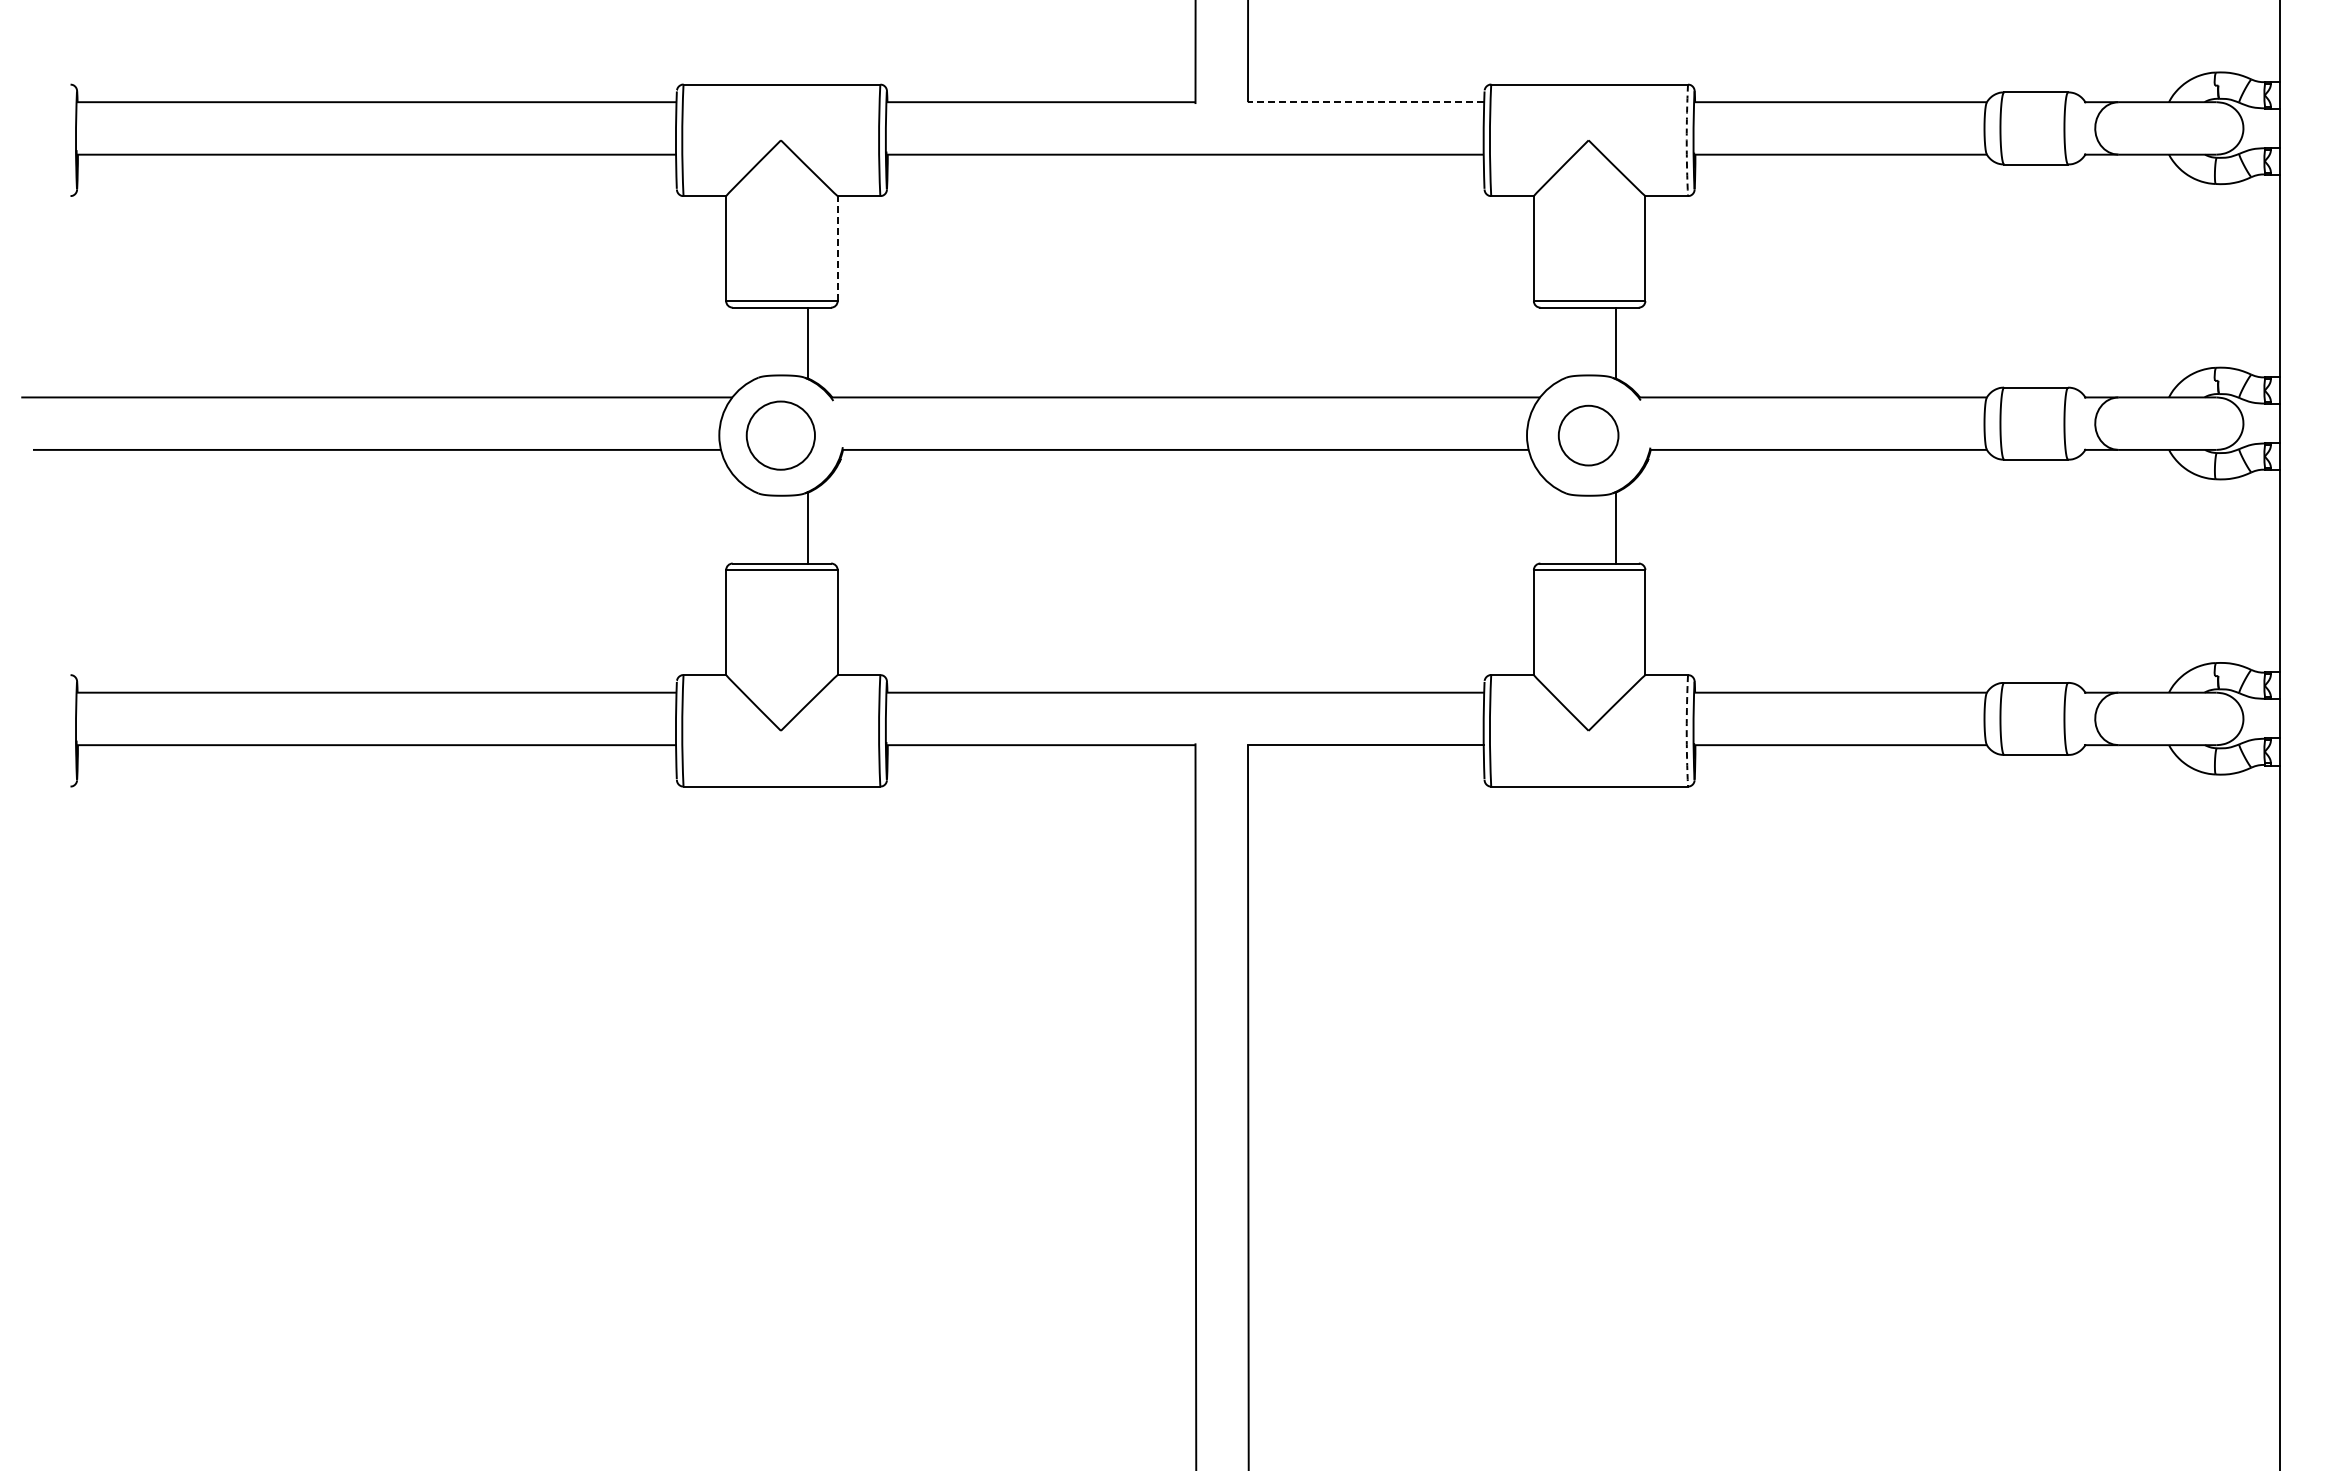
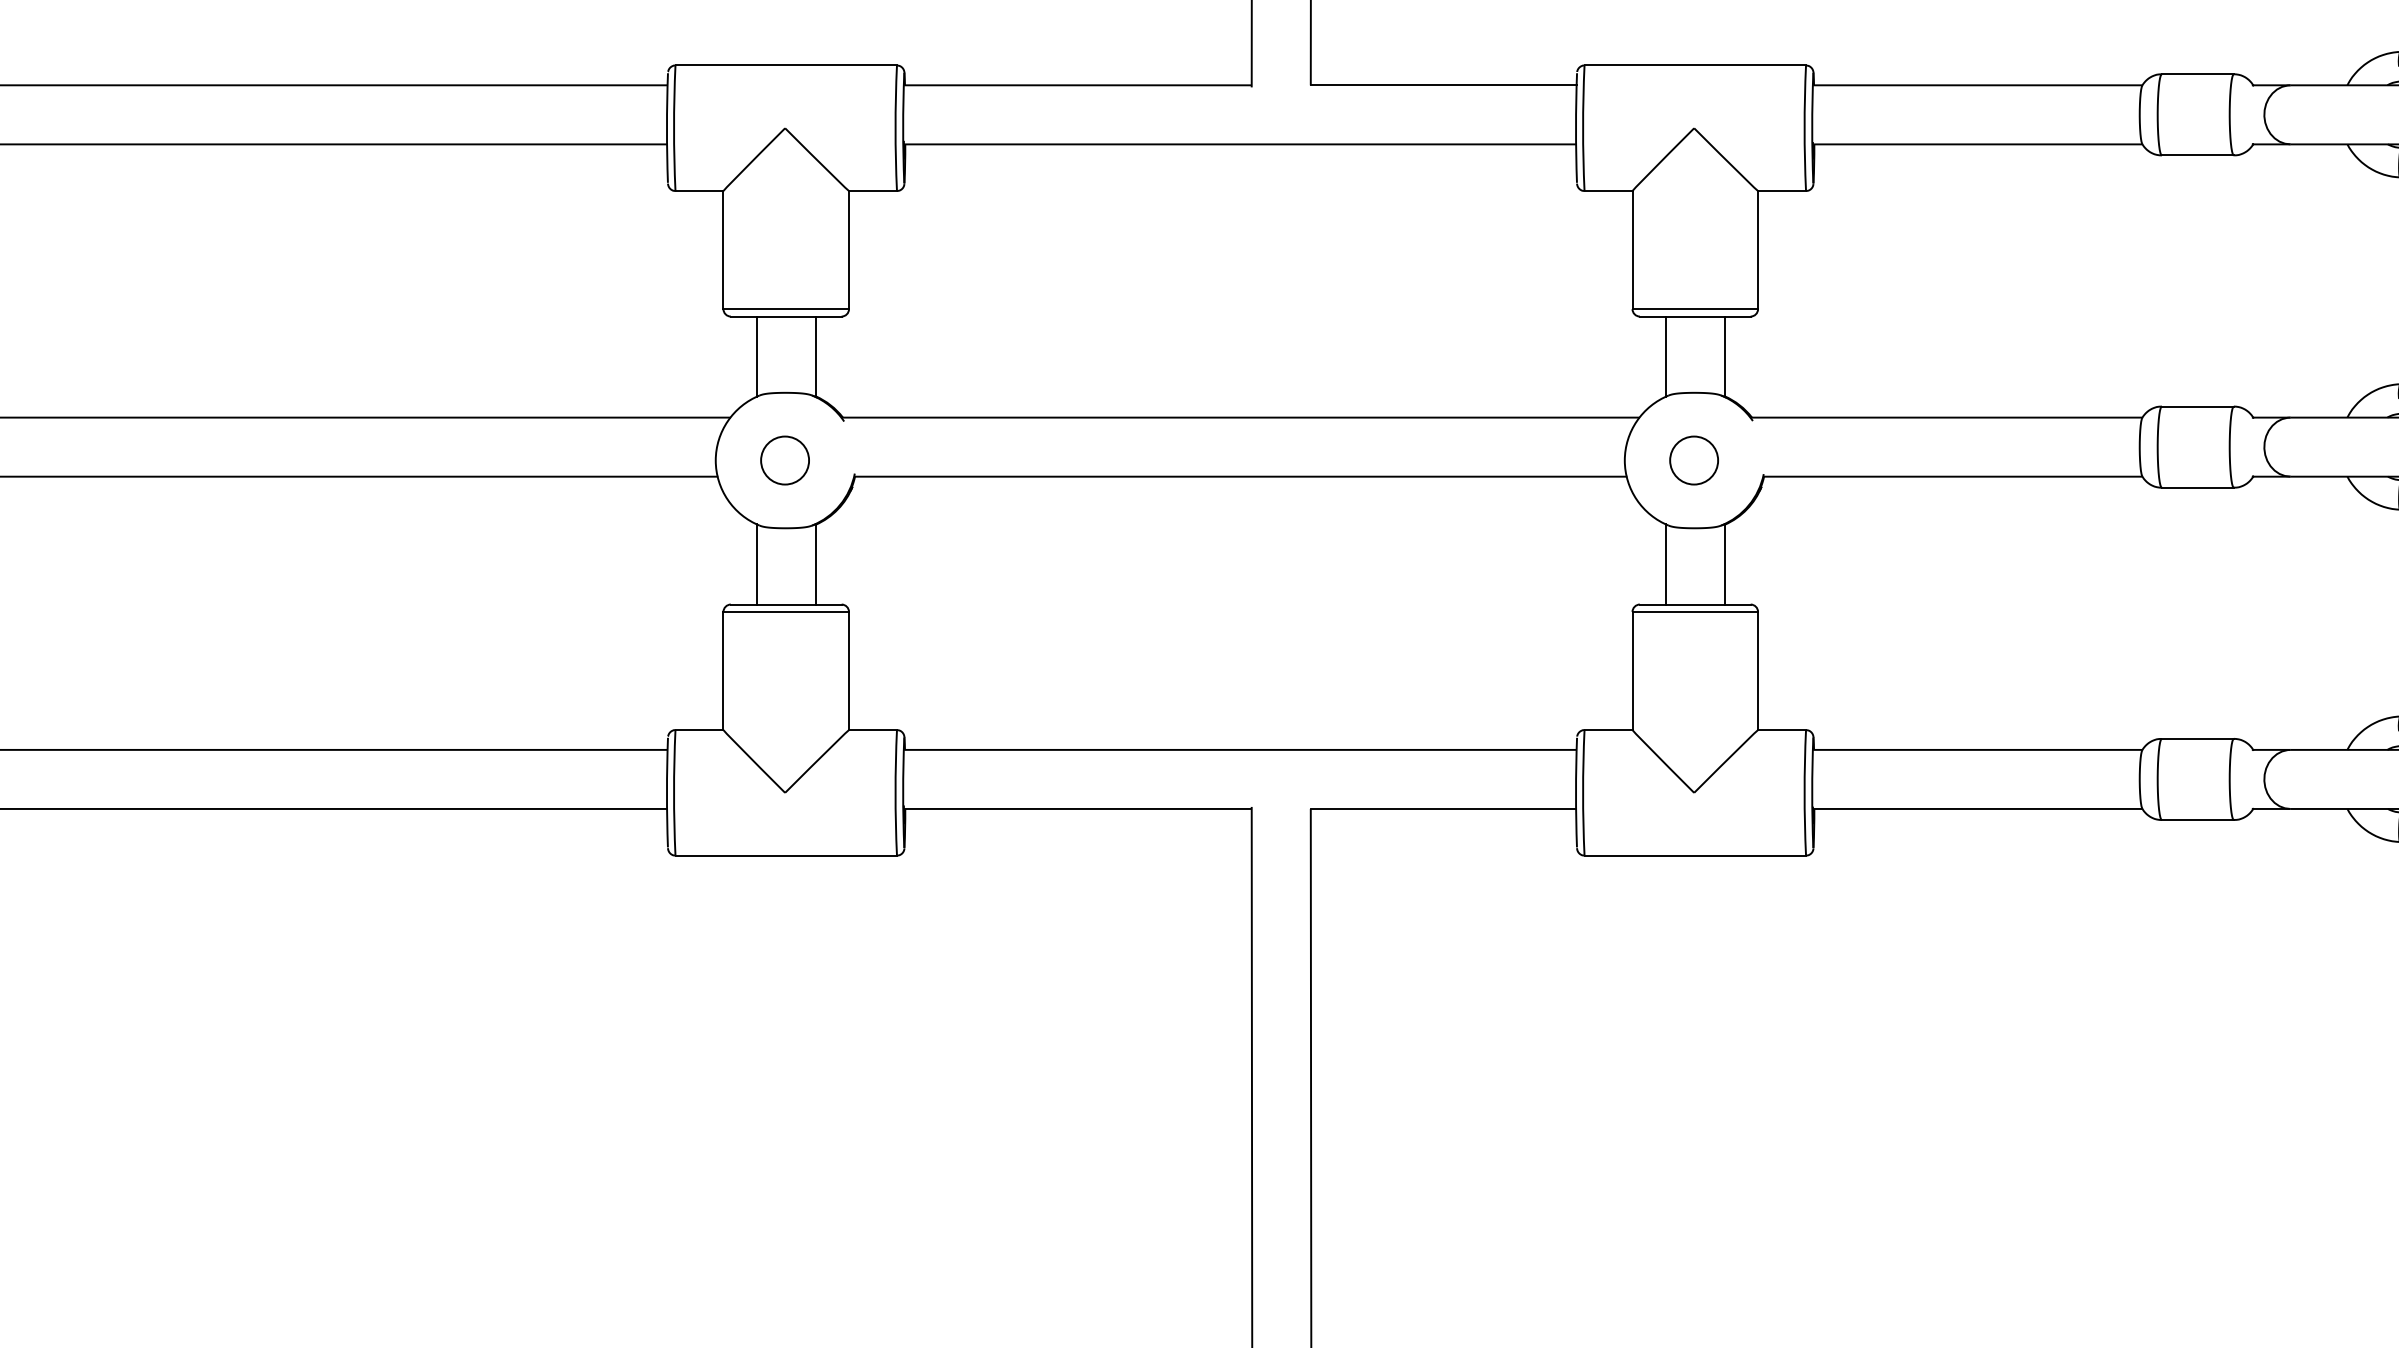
line: (1365, 102) -> (1443, 85), dashed -> solid
arc: (1686, 140) -> (1804, 128), dashed -> solid
line: (837, 248) -> (848, 249), dashed -> solid
line: (755, 342) -> (756, 355), added
line: (1563, 342) -> (1665, 355), added
circle: (780, 435) -> (784, 460), size x0.62
circle: (1588, 435) -> (1694, 460), size x0.71
line: (755, 527) -> (756, 563), added
line: (1563, 527) -> (1665, 563), added
arc: (1686, 730) -> (1804, 792), dashed -> solid

